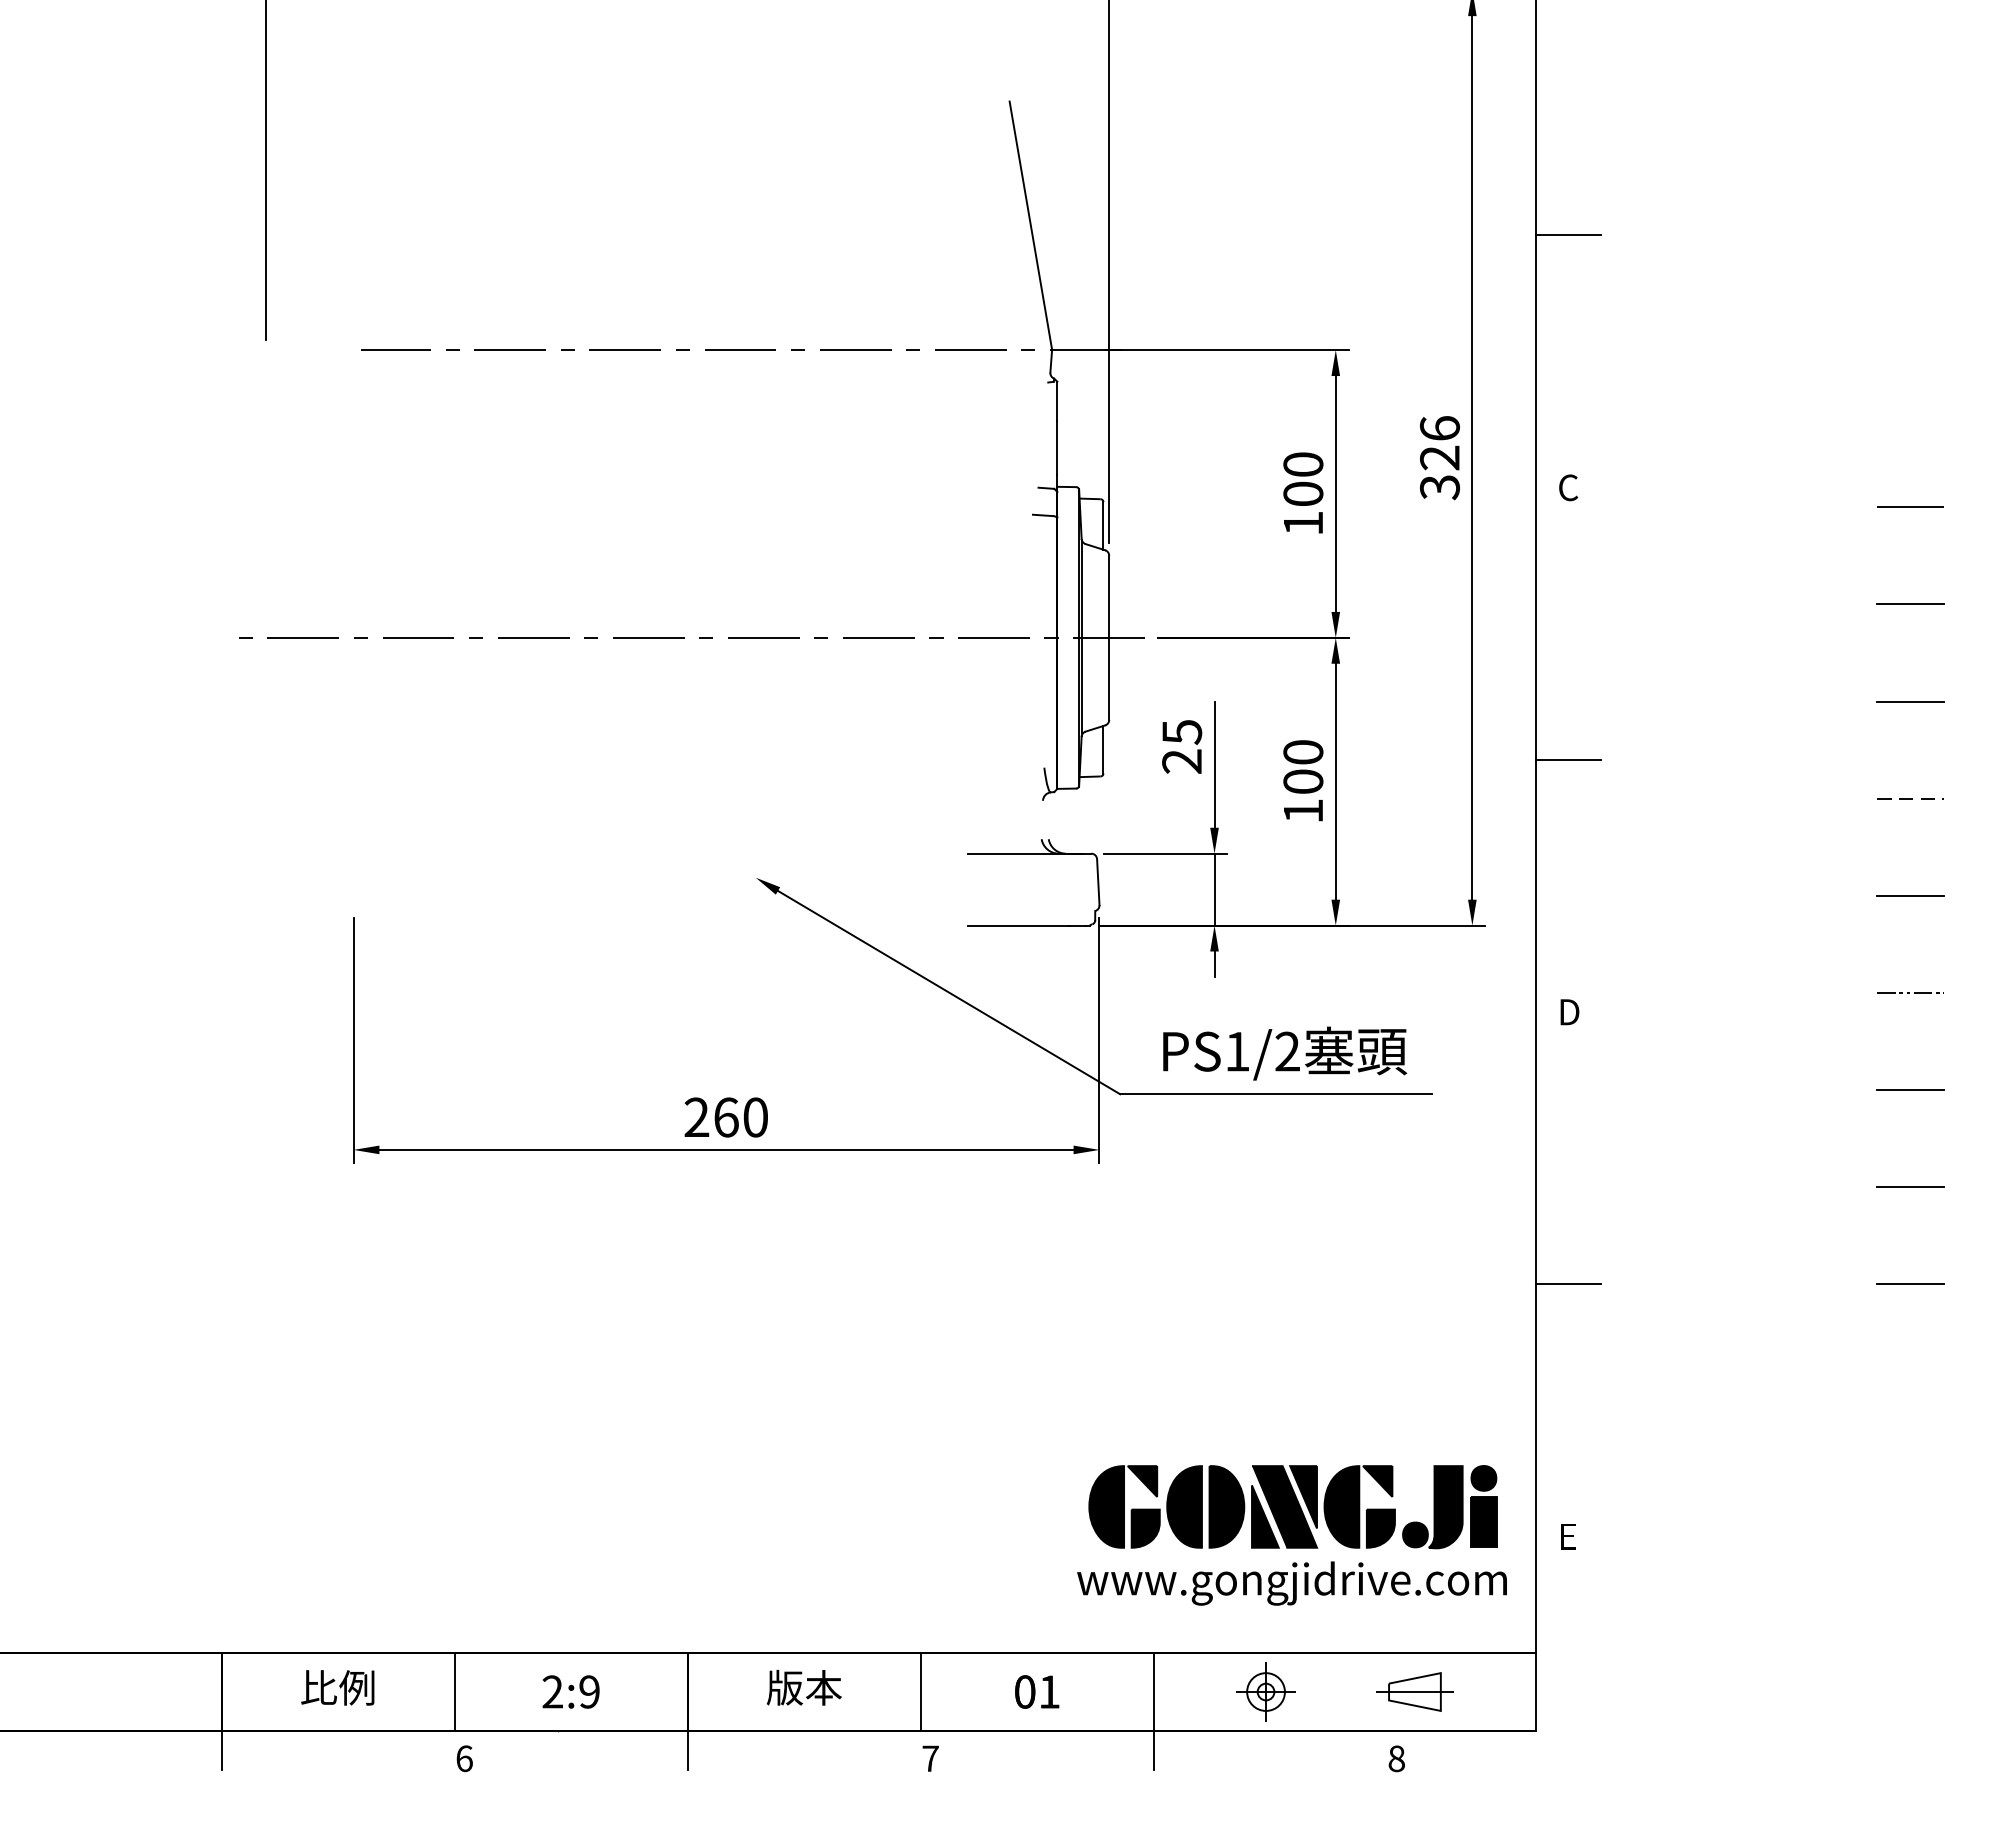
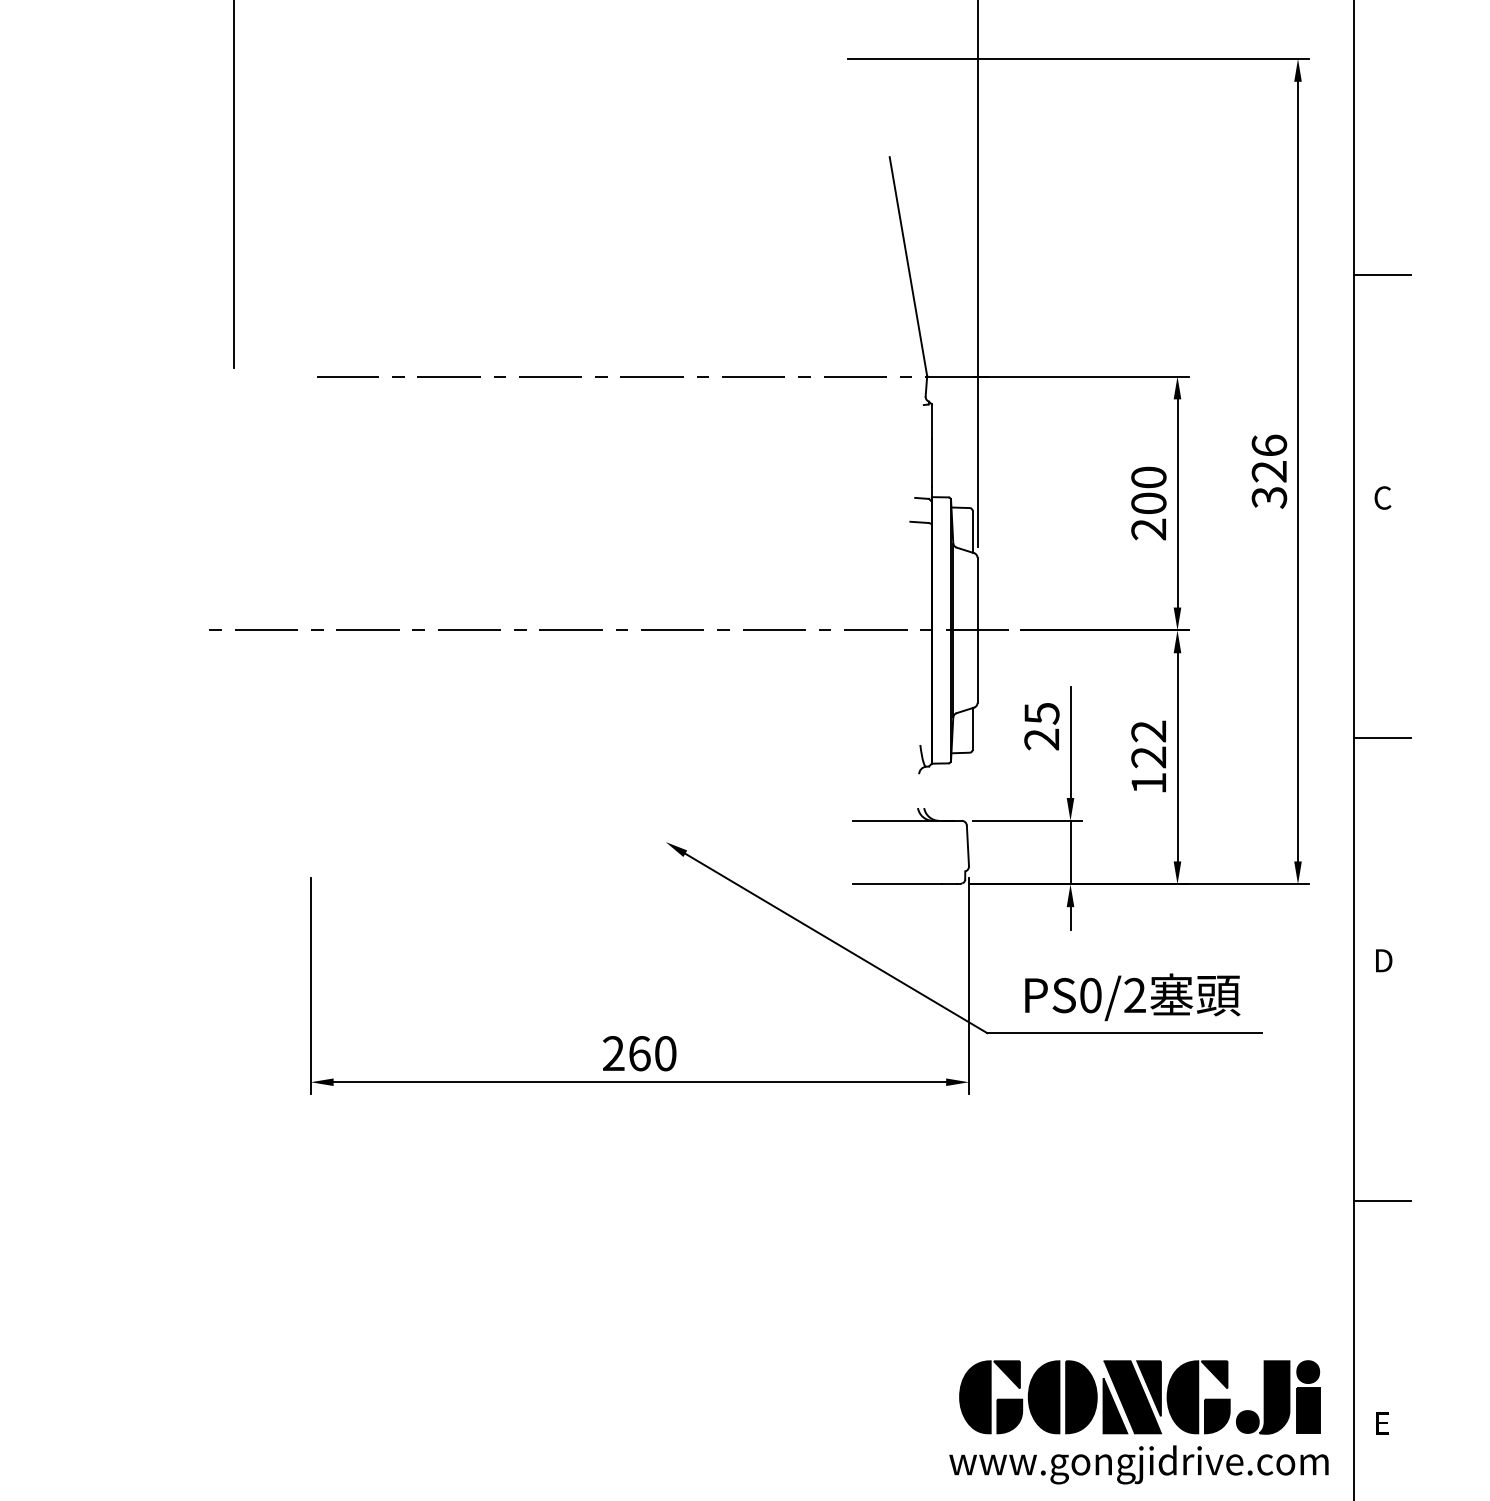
text: (1302, 523) -> (1148, 529), 100 -> 200
text: (1303, 767) -> (1149, 744), 100 -> 122
text: (1237, 1051) -> (1090, 995), PS1/2 -> PS0/2

